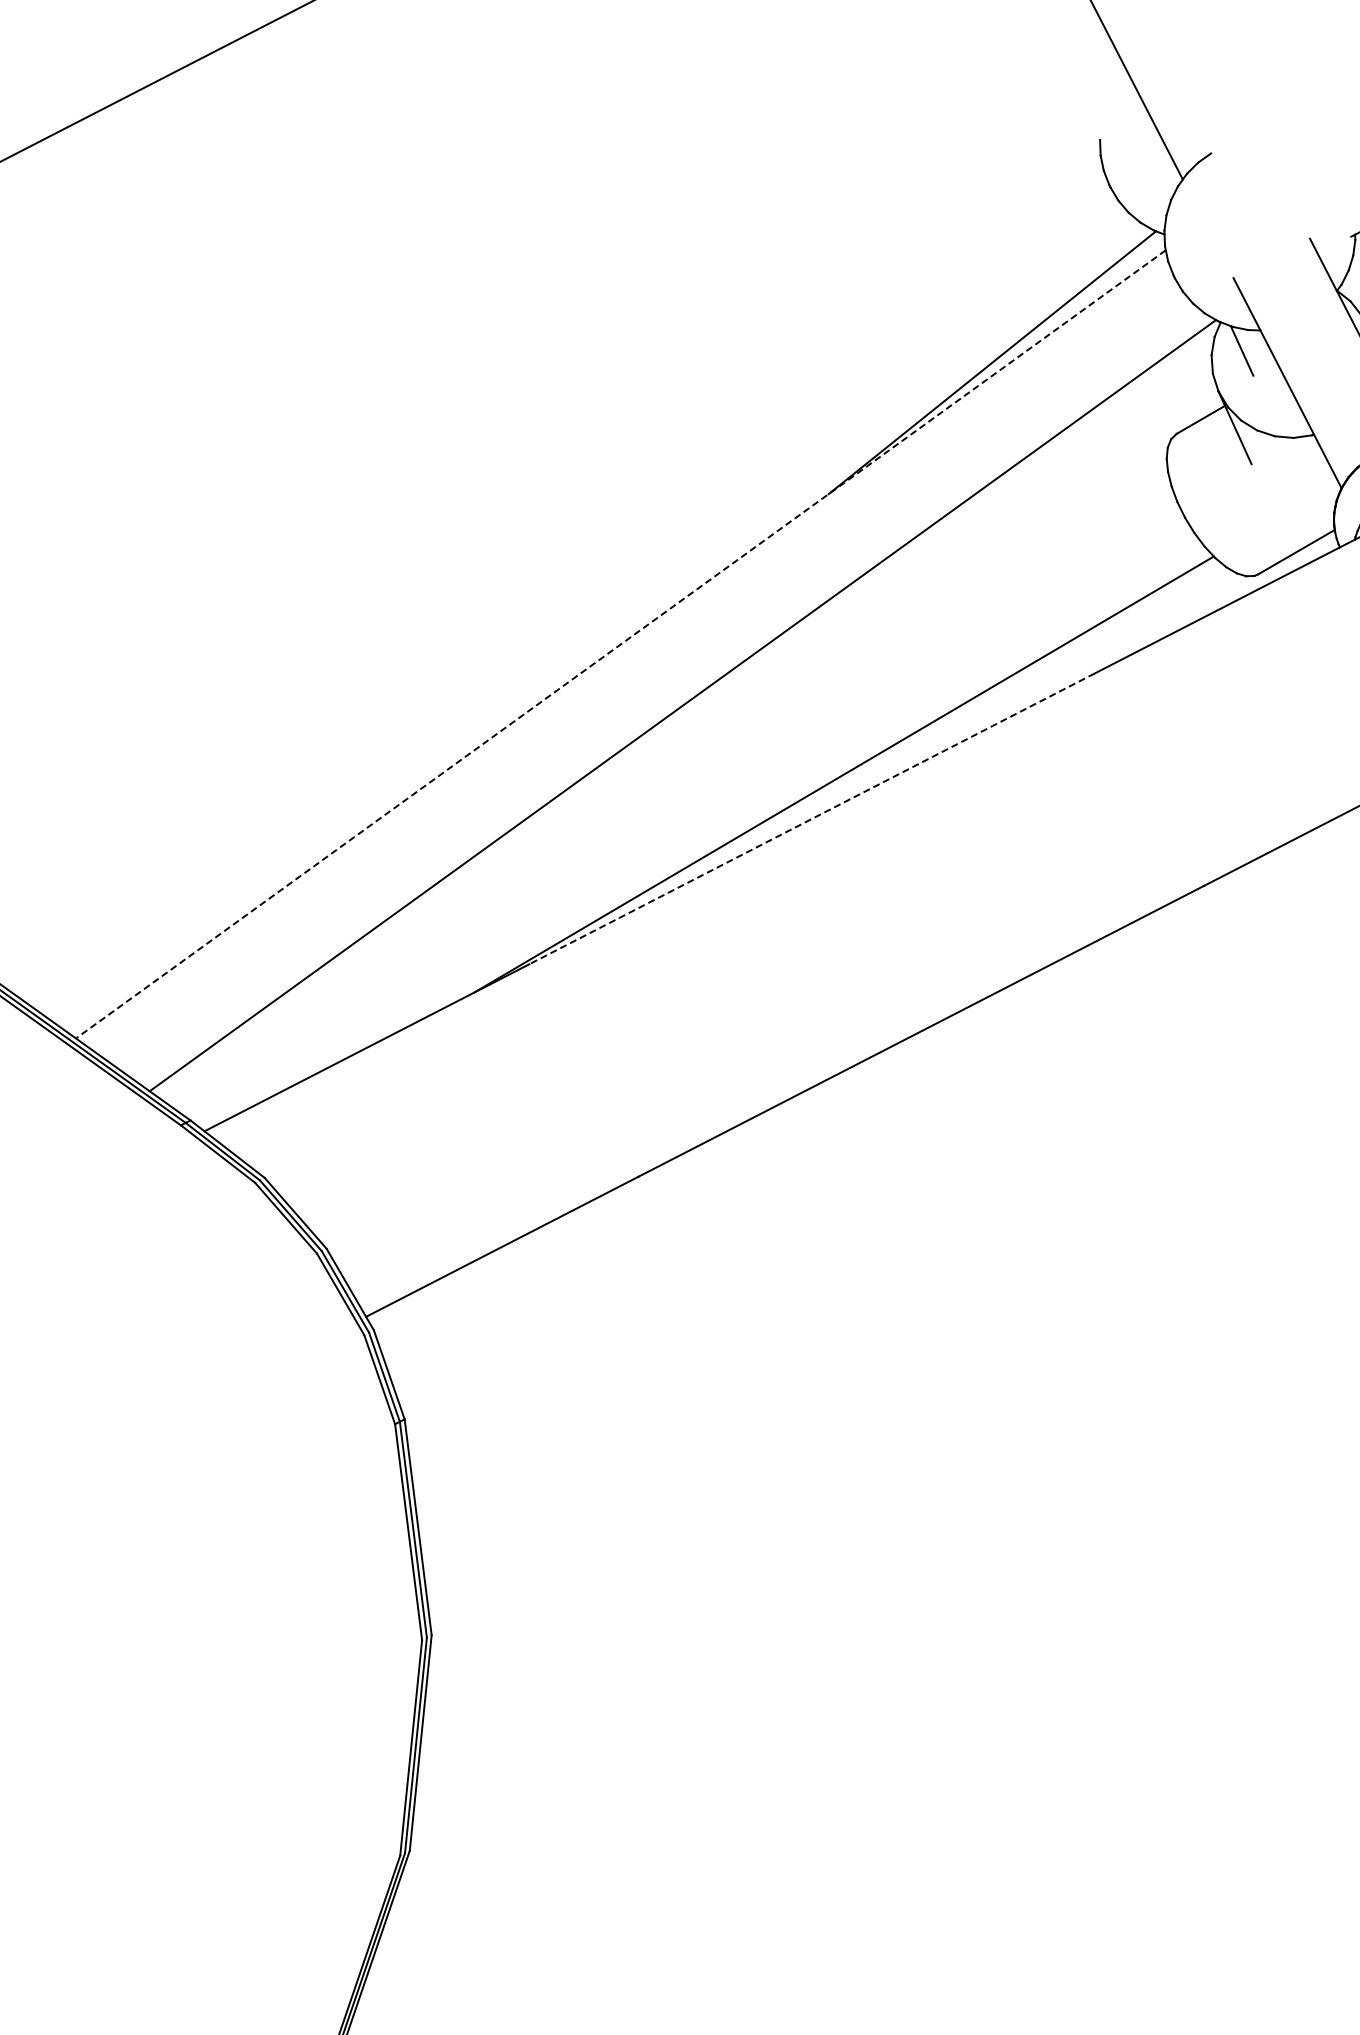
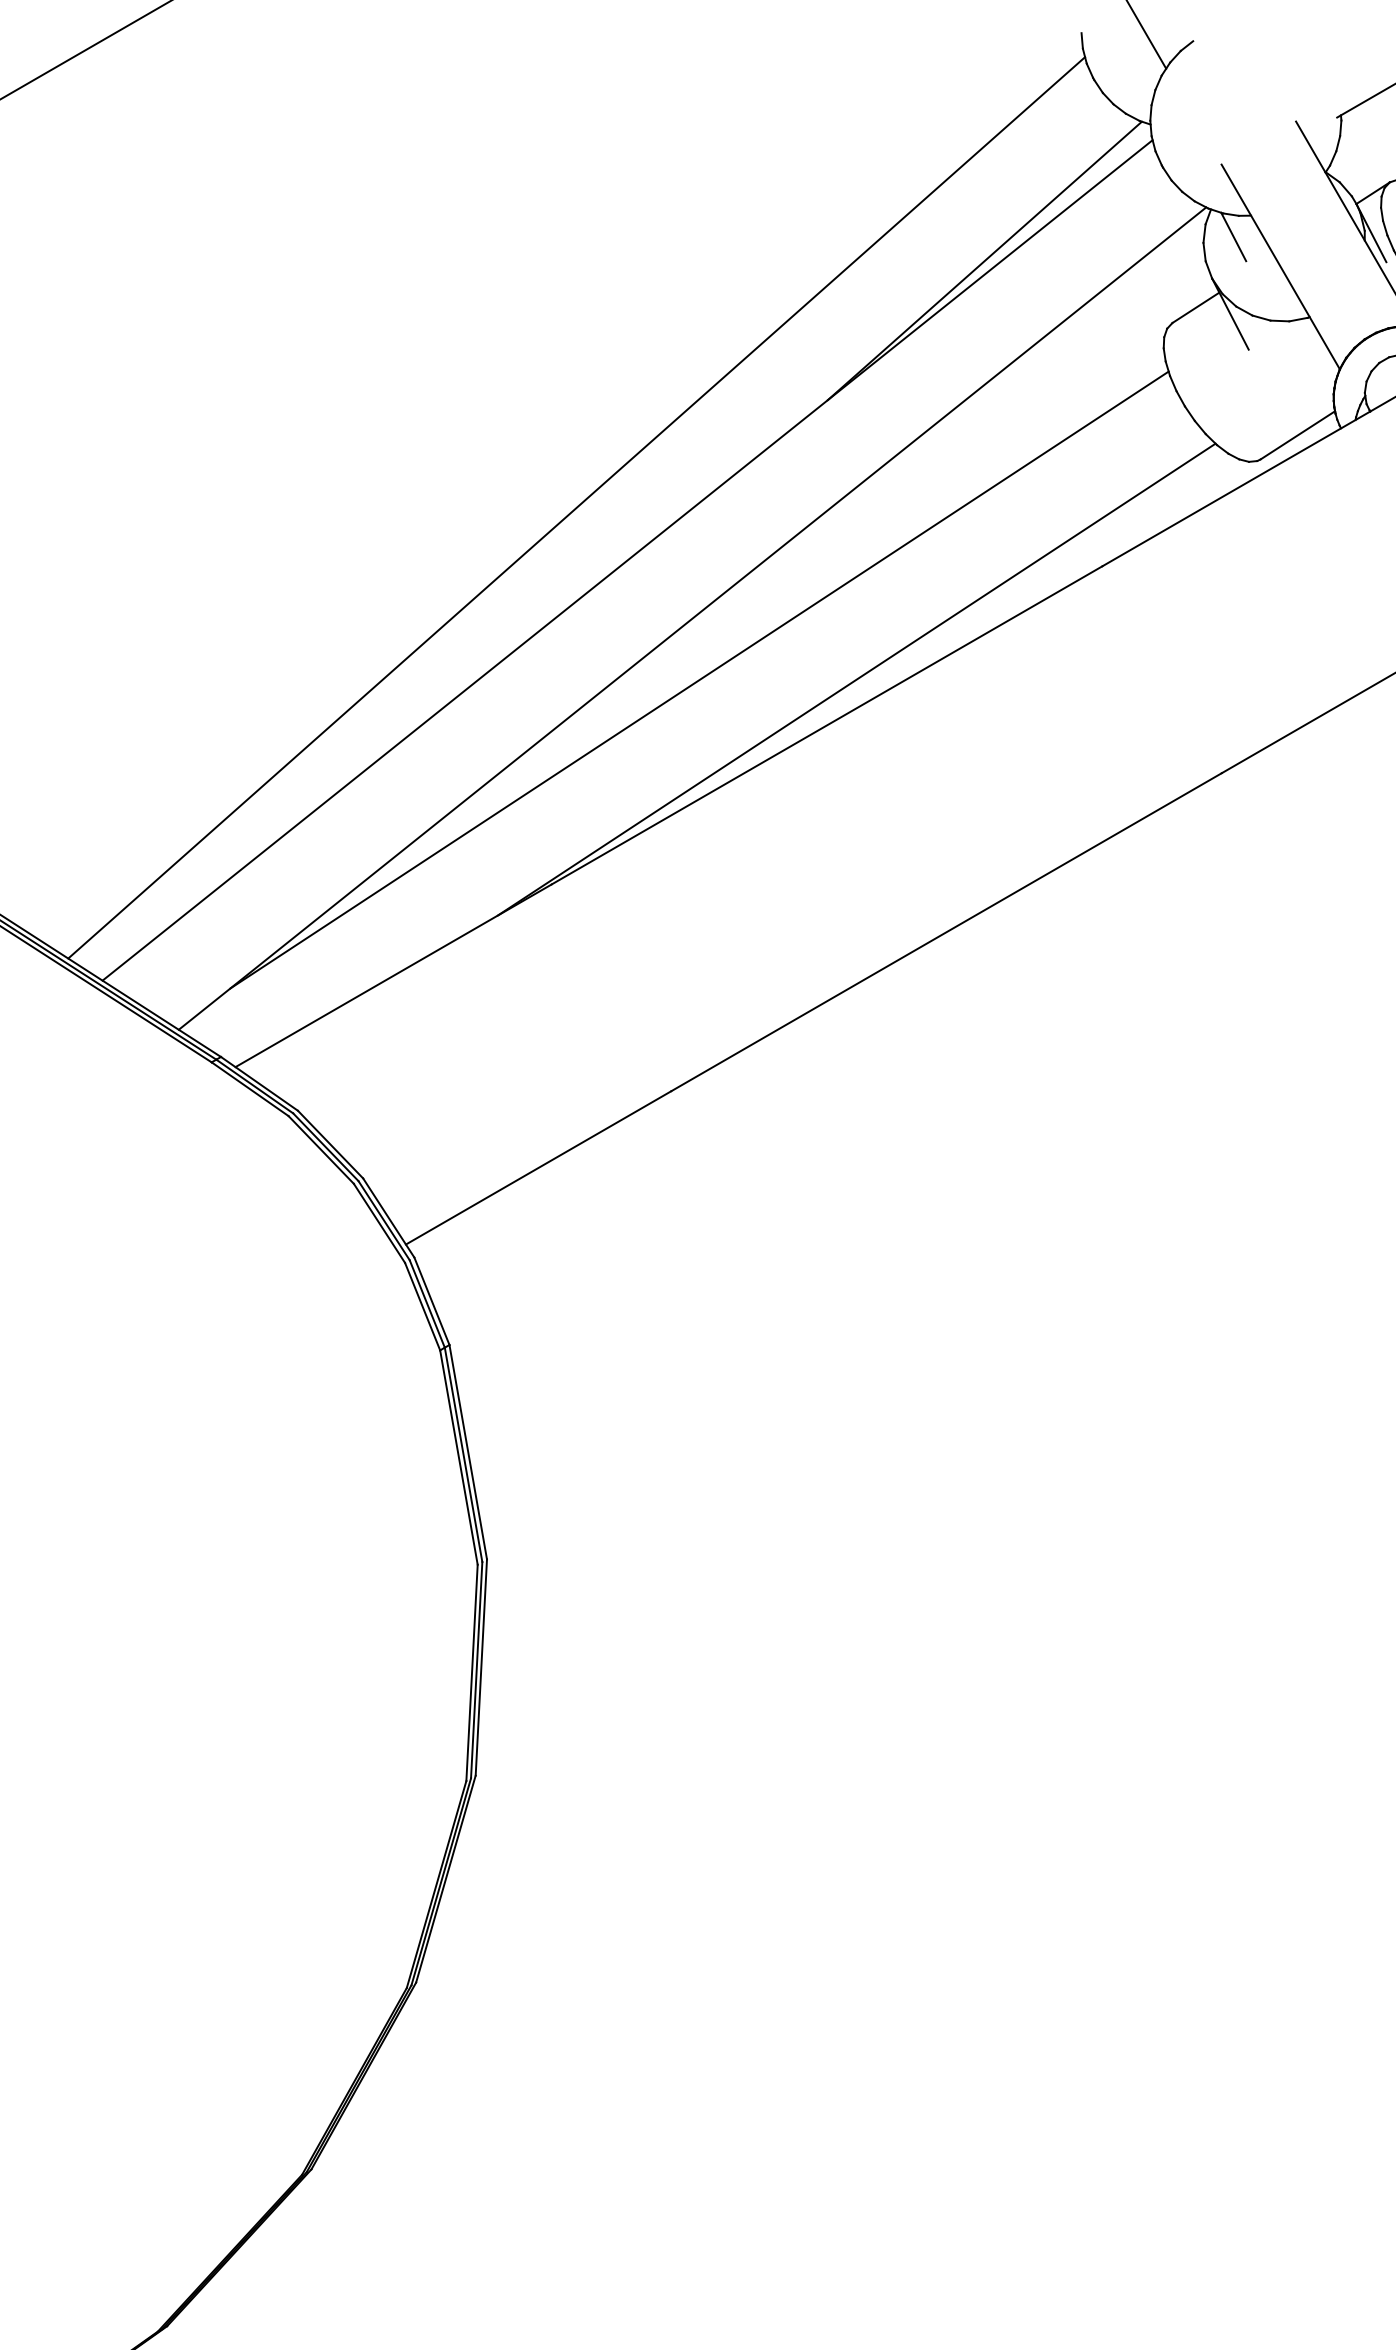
line: (572, 589) -> (576, 507), added
line: (620, 644) -> (627, 560), dashed -> solid
line: (686, 766) -> (699, 679), added
line: (812, 819) -> (827, 725), dashed -> solid

